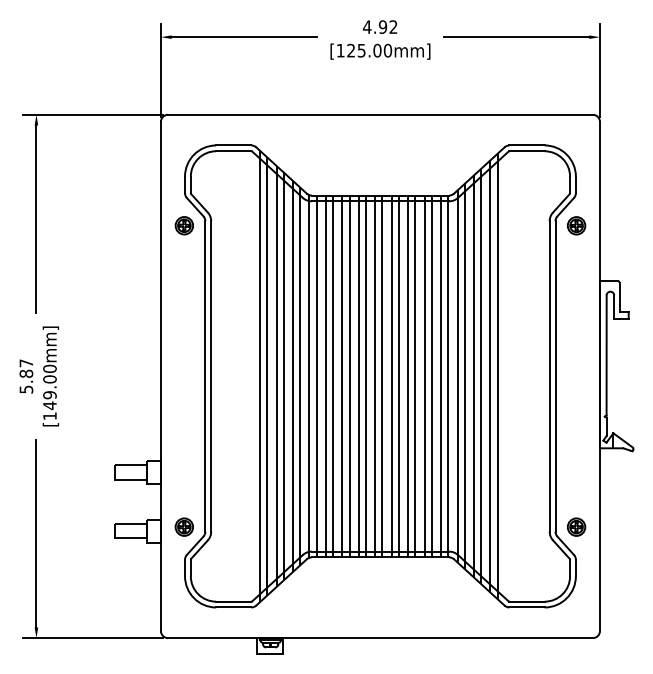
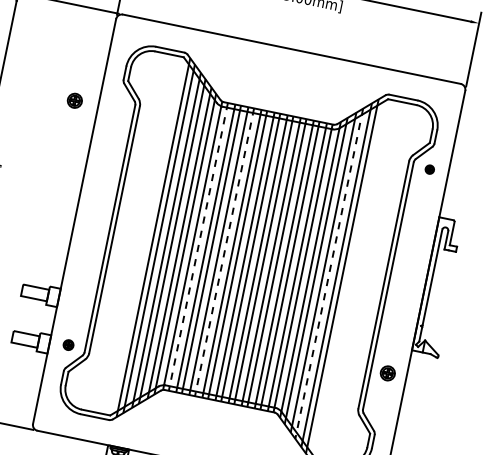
part: (183, 225) -> (74, 100), moved
part: (576, 225) -> (429, 169), size x0.6
line: (316, 376) -> (198, 246), solid -> dashed
line: (349, 376) -> (224, 252), solid -> dashed
line: (481, 376) -> (329, 273), solid -> dashed
part: (183, 526) -> (68, 344), size x0.7
part: (576, 526) -> (387, 372), moved

